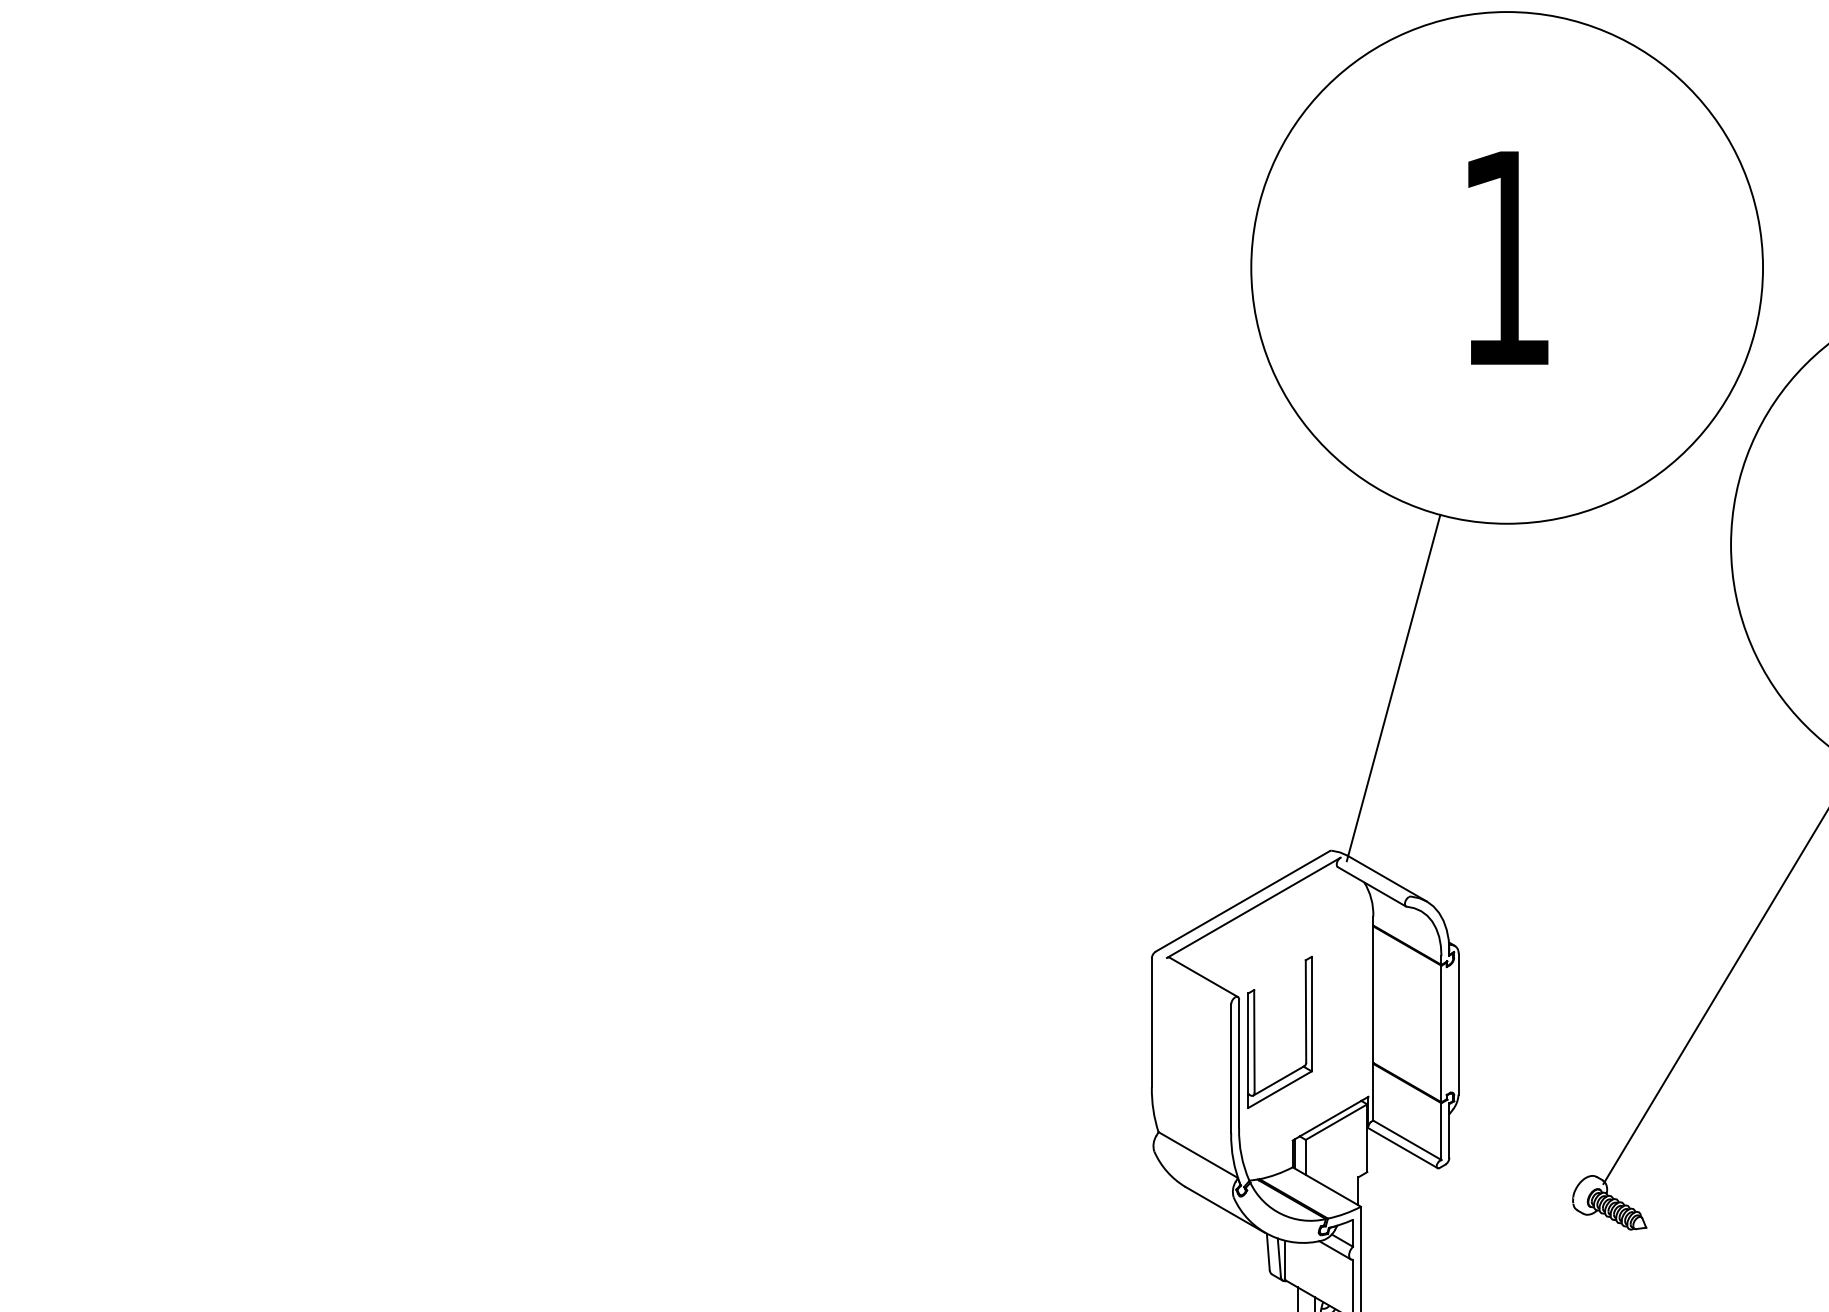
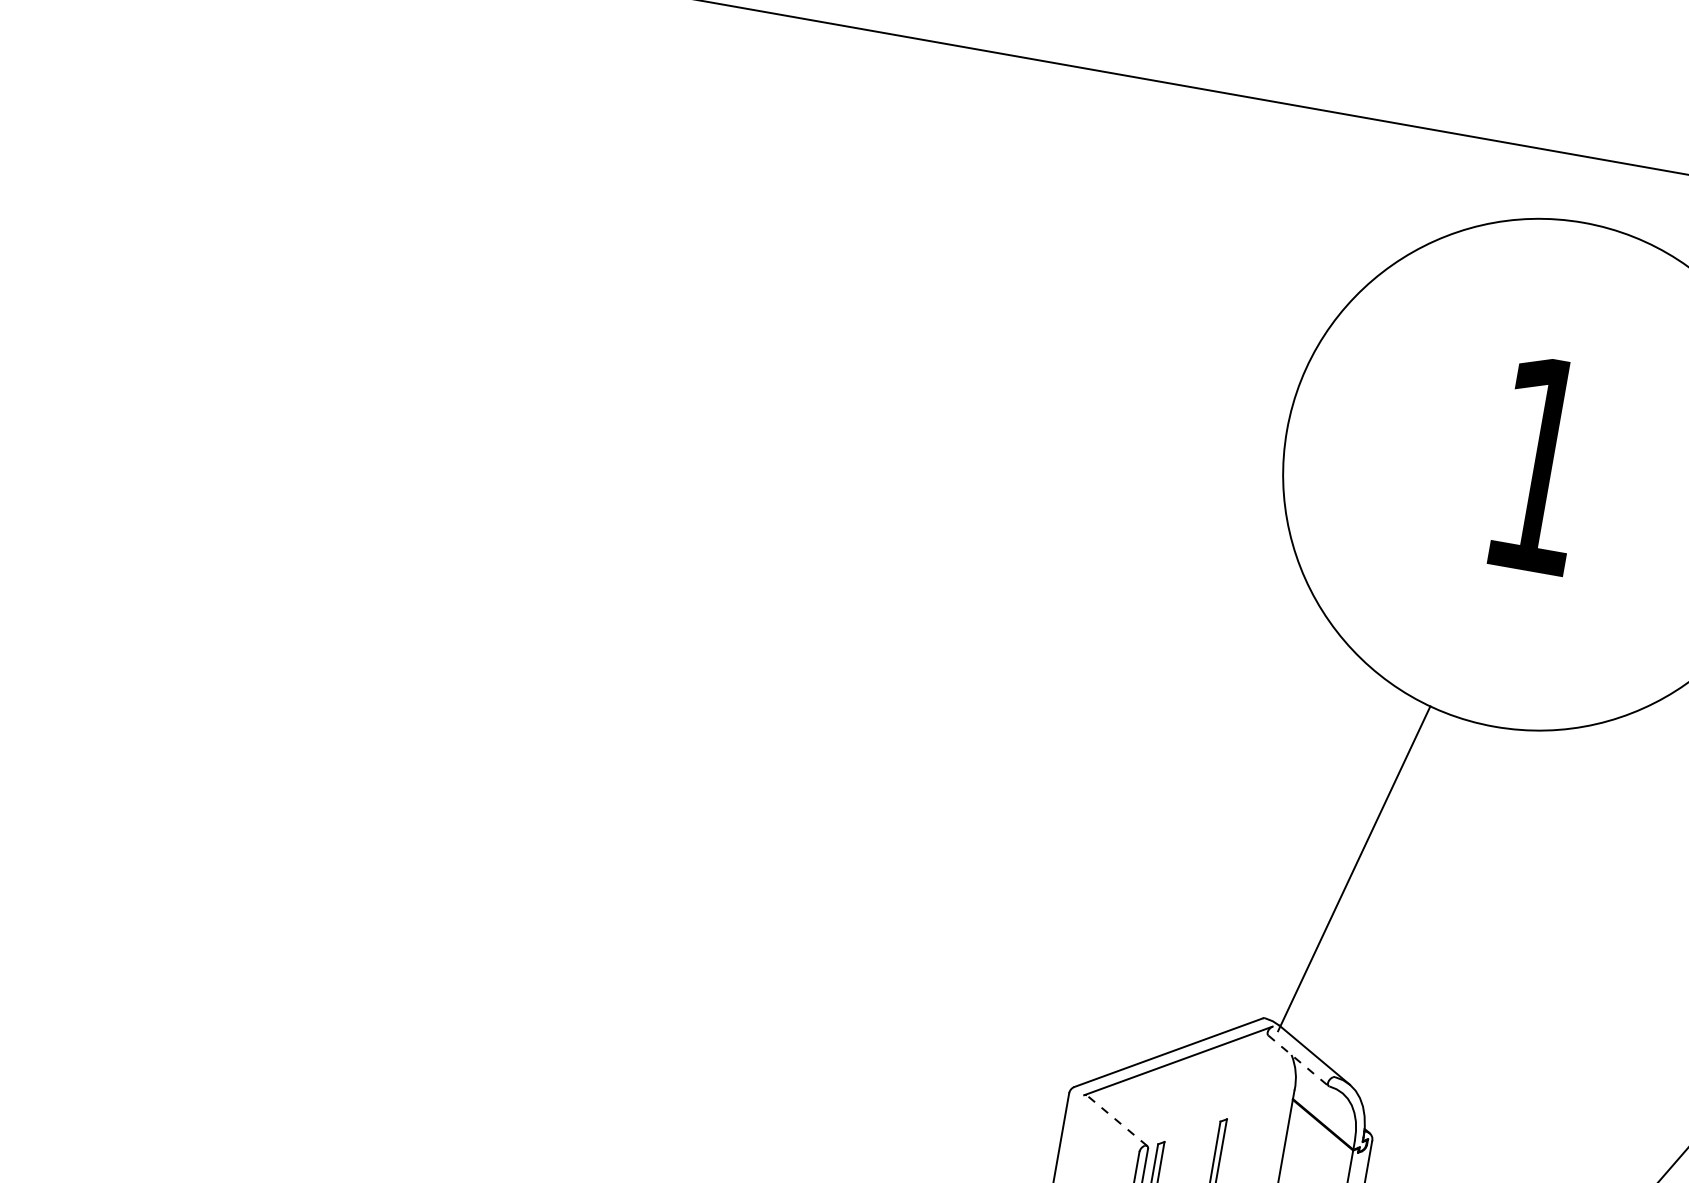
line: (1372, 887) -> (1298, 1061), solid -> dashed
line: (1203, 977) -> (1116, 1120), solid -> dashed

